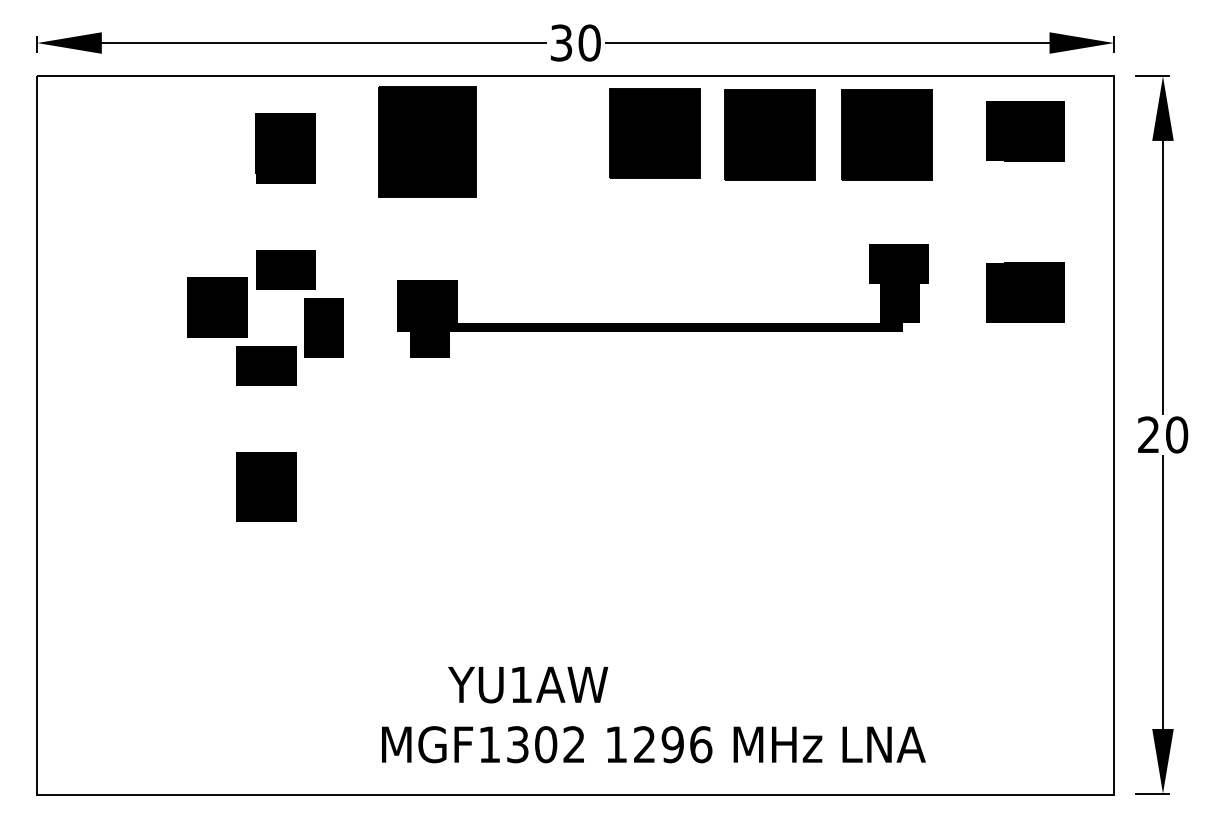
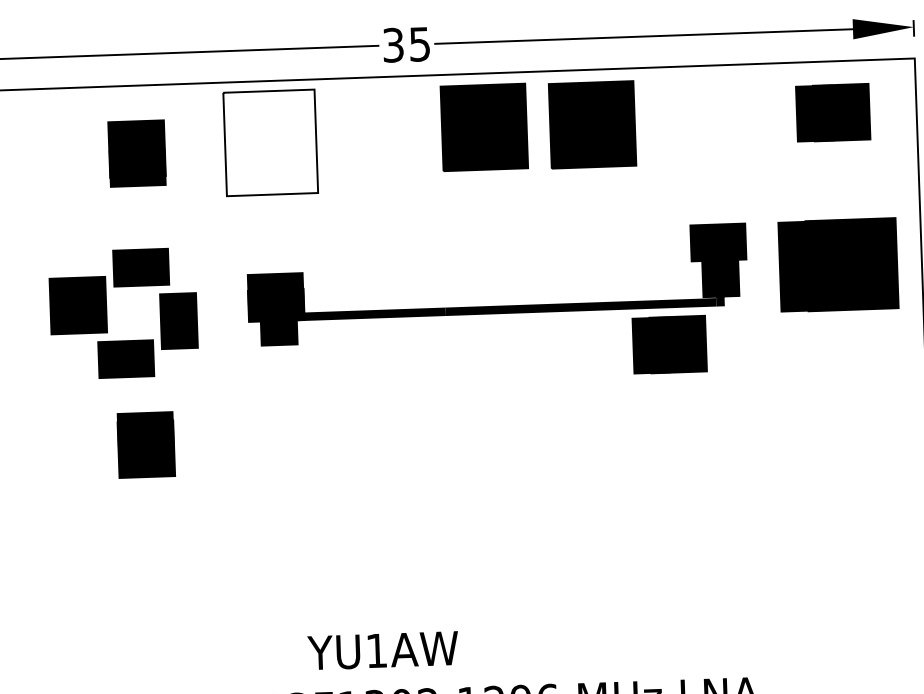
text: (589, 42) -> (419, 43), 30 -> 35
part: (886, 134) -> (702, 120), removed
fill: (427, 141) -> (270, 142), removed
part: (1025, 292) -> (838, 264), size x1.6
part: (843, 371) -> (669, 345), added
part: (266, 486) -> (146, 444), moved

